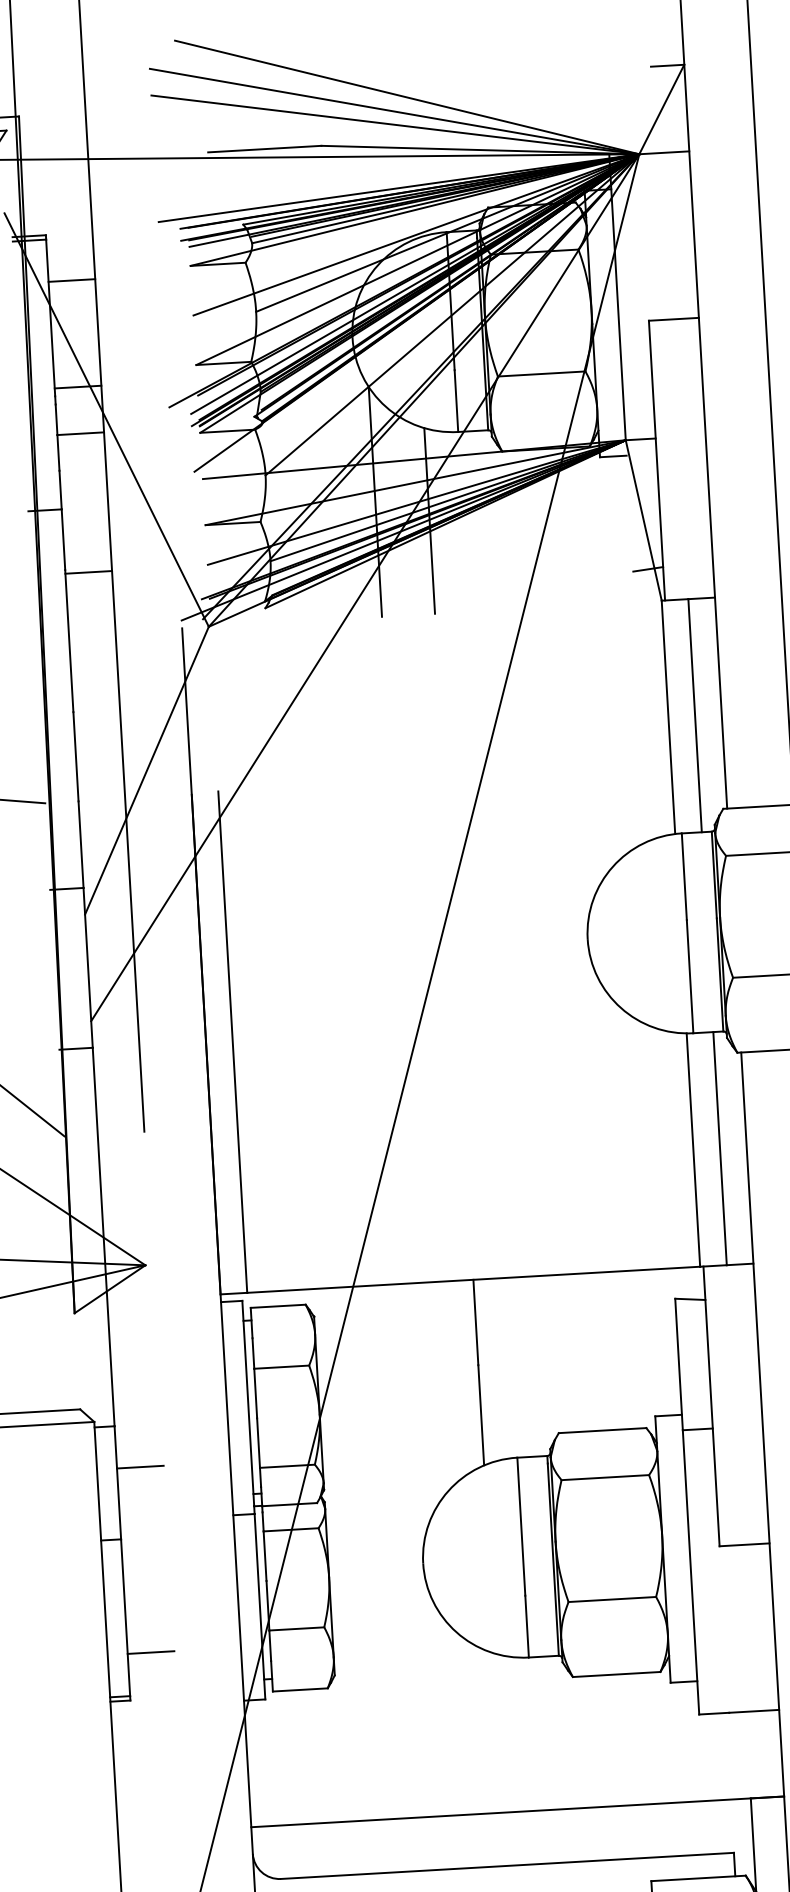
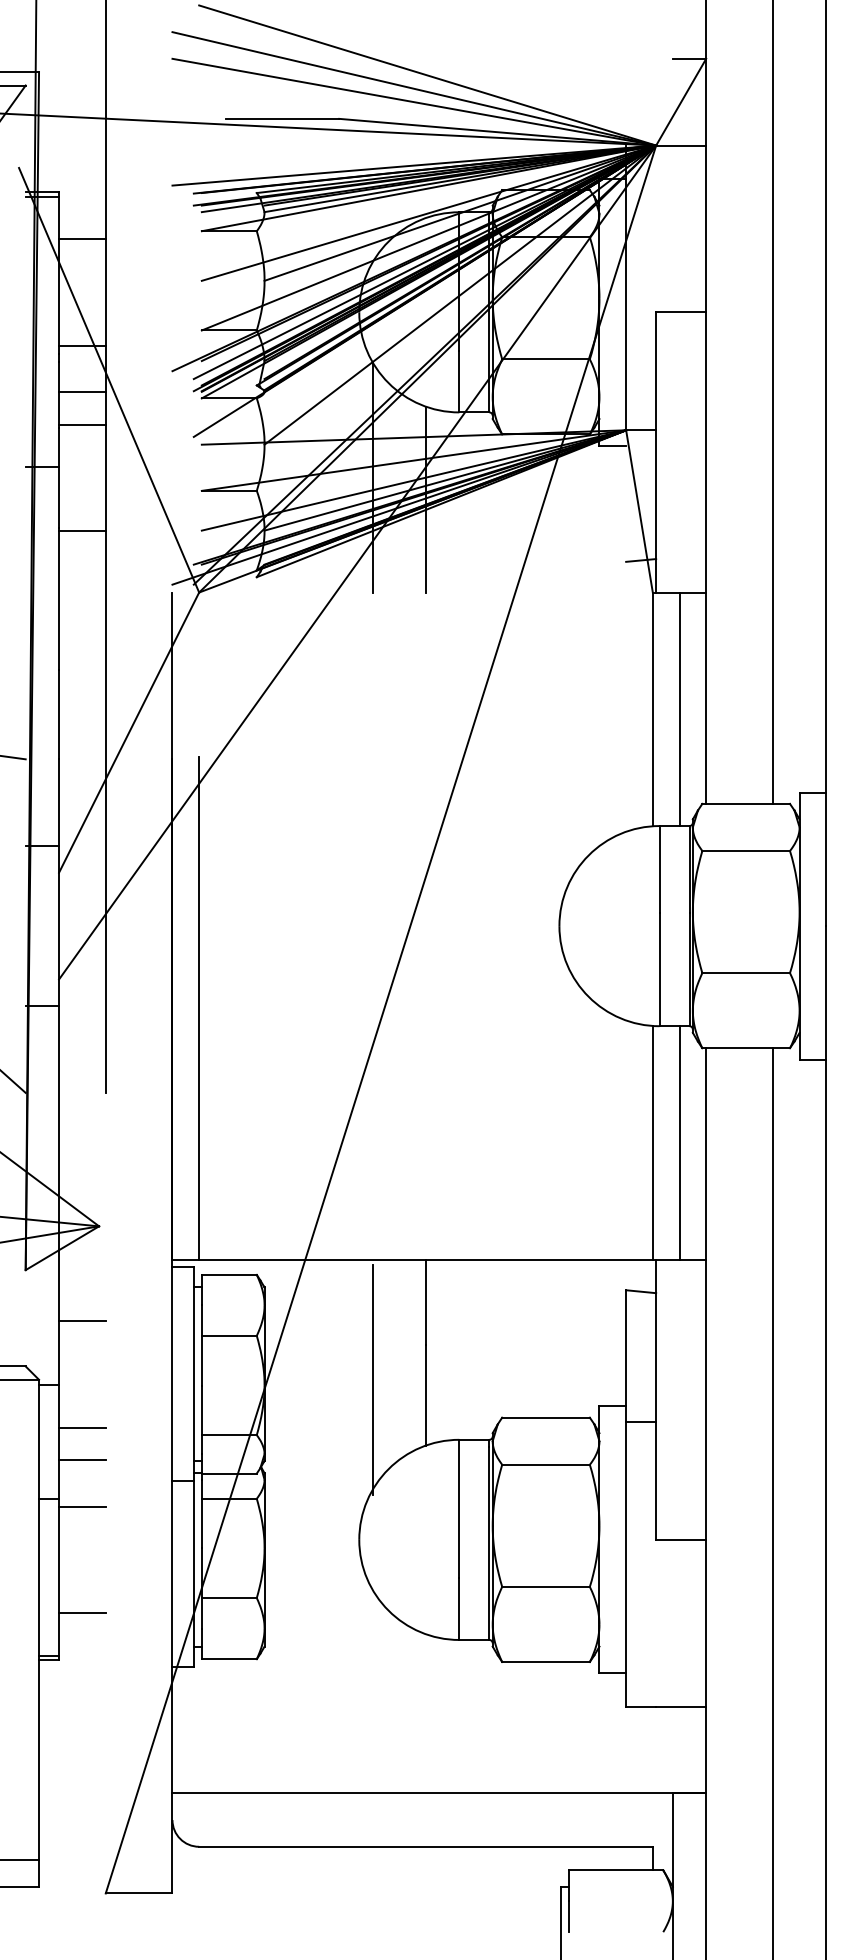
line: (82, 465) -> (82, 424), added
line: (134, 1360) -> (82, 1320), added
line: (427, 1402) -> (372, 1379), added
line: (142, 1499) -> (82, 1459), added
line: (144, 1545) -> (82, 1506), added

